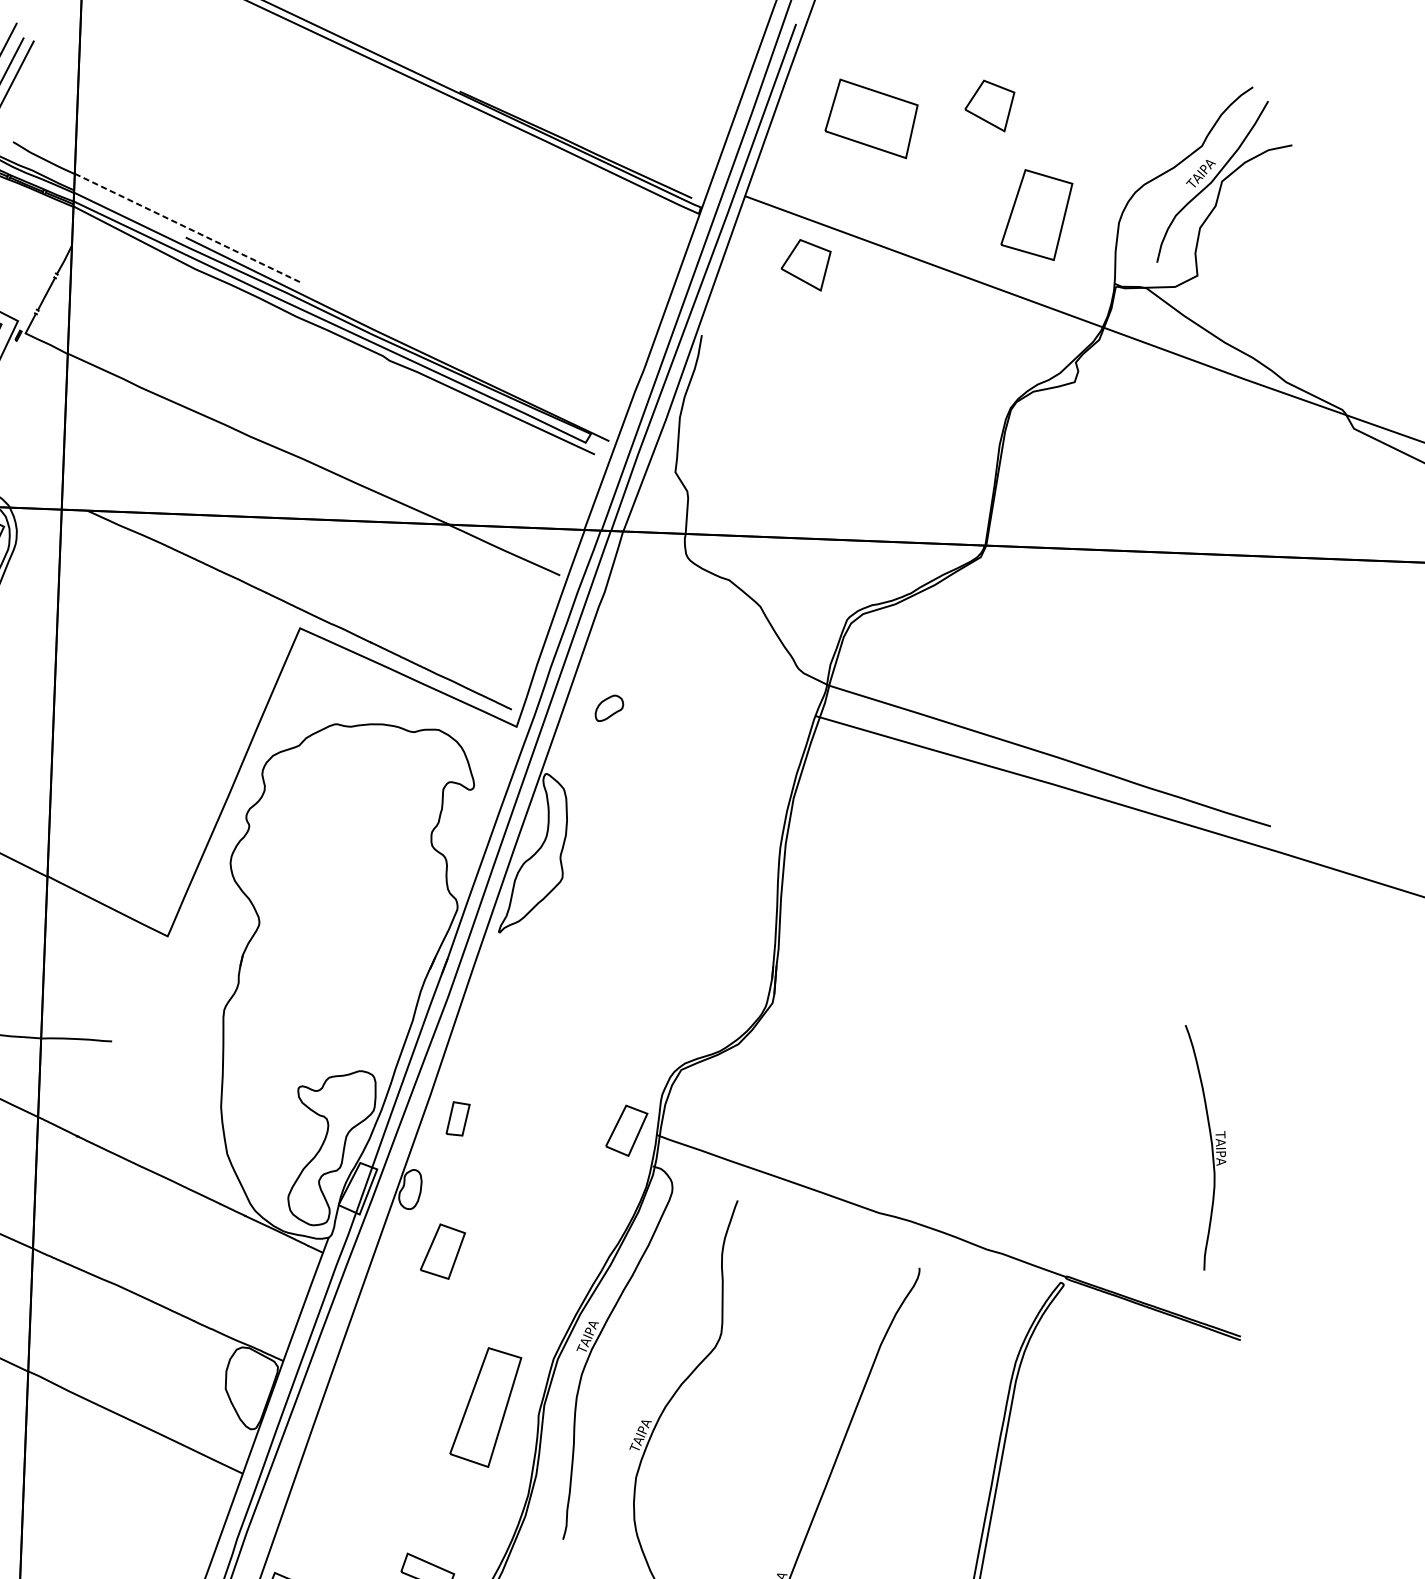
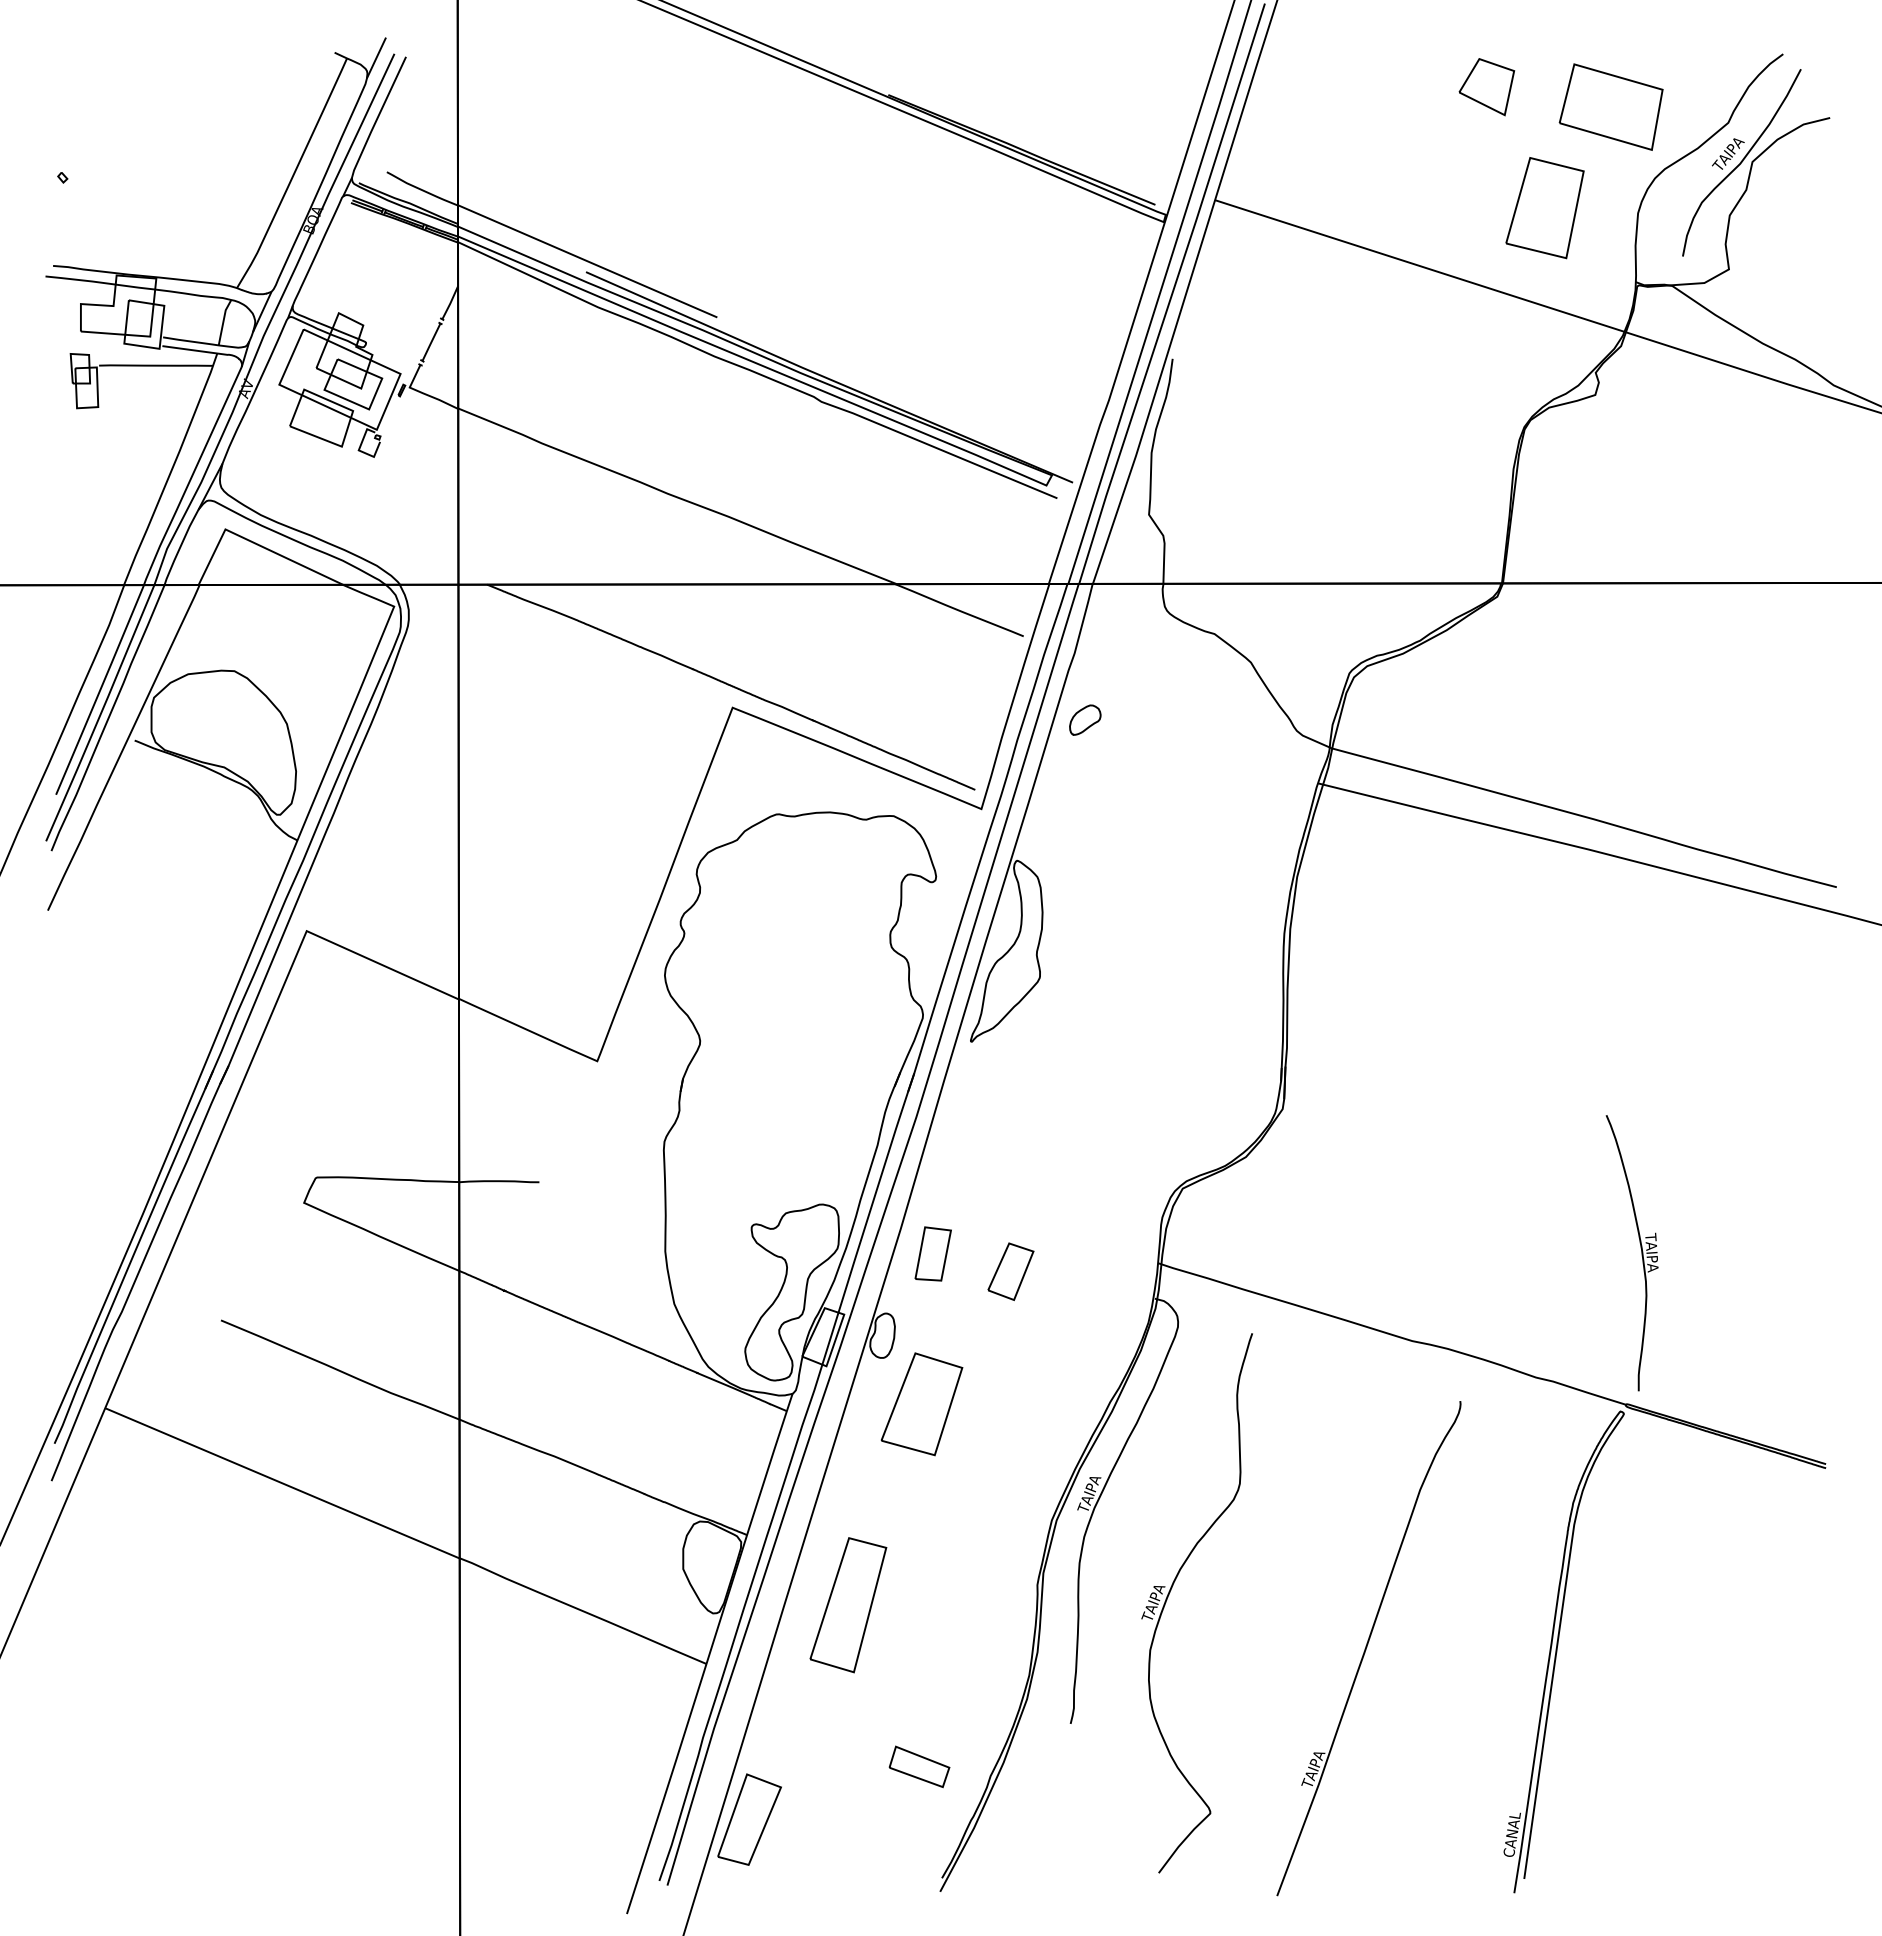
part: (870, 118) -> (1610, 106), moved
line: (188, 228) -> (588, 261), dashed -> solid
part: (805, 265) -> (1286, 275), removed
part: (609, 707) -> (1085, 719), moved
part: (457, 1118) -> (932, 1253), size x1.43
part: (626, 1130) -> (1010, 1271), moved
part: (1211, 1148) -> (1641, 1253), moved
part: (442, 1251) -> (921, 1404), size x1.67
part: (485, 1407) -> (848, 1605), moved

